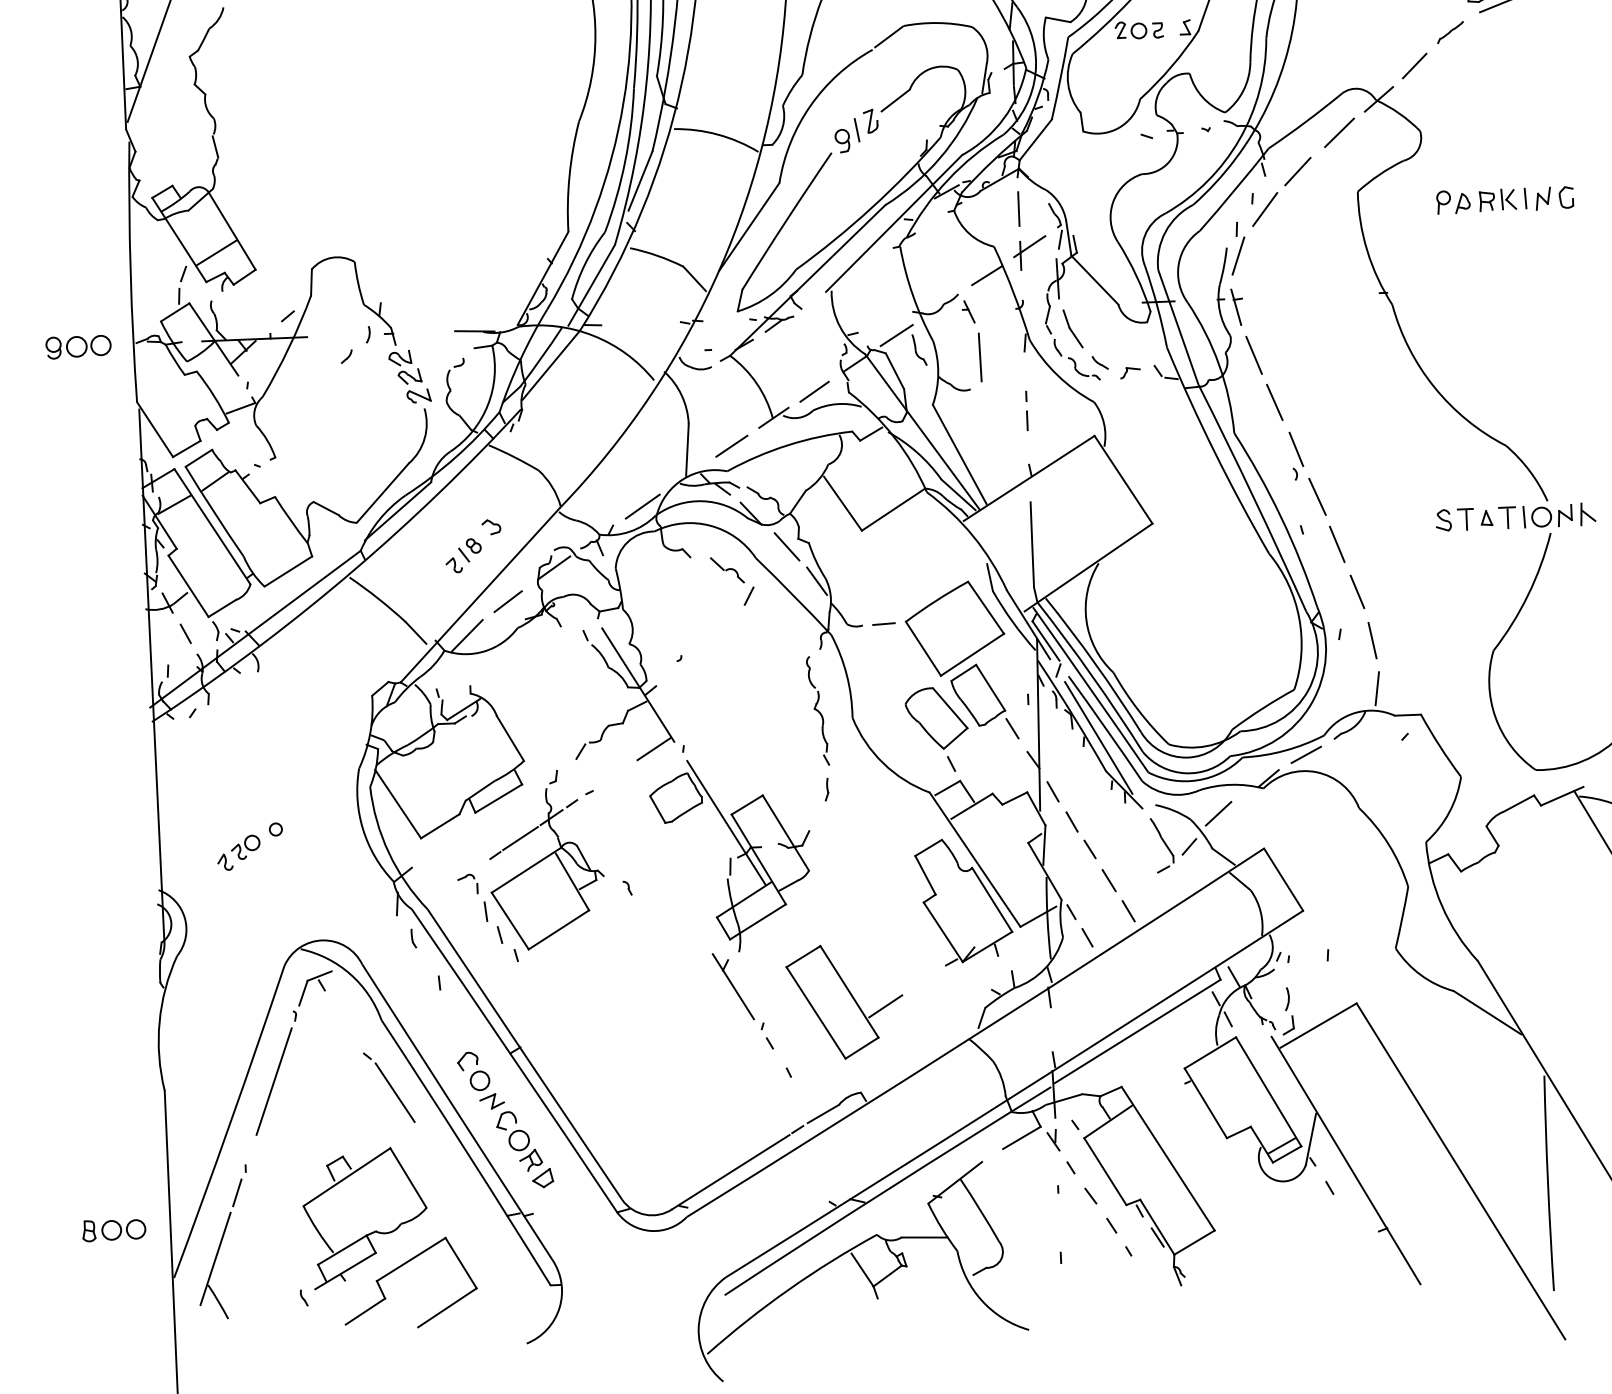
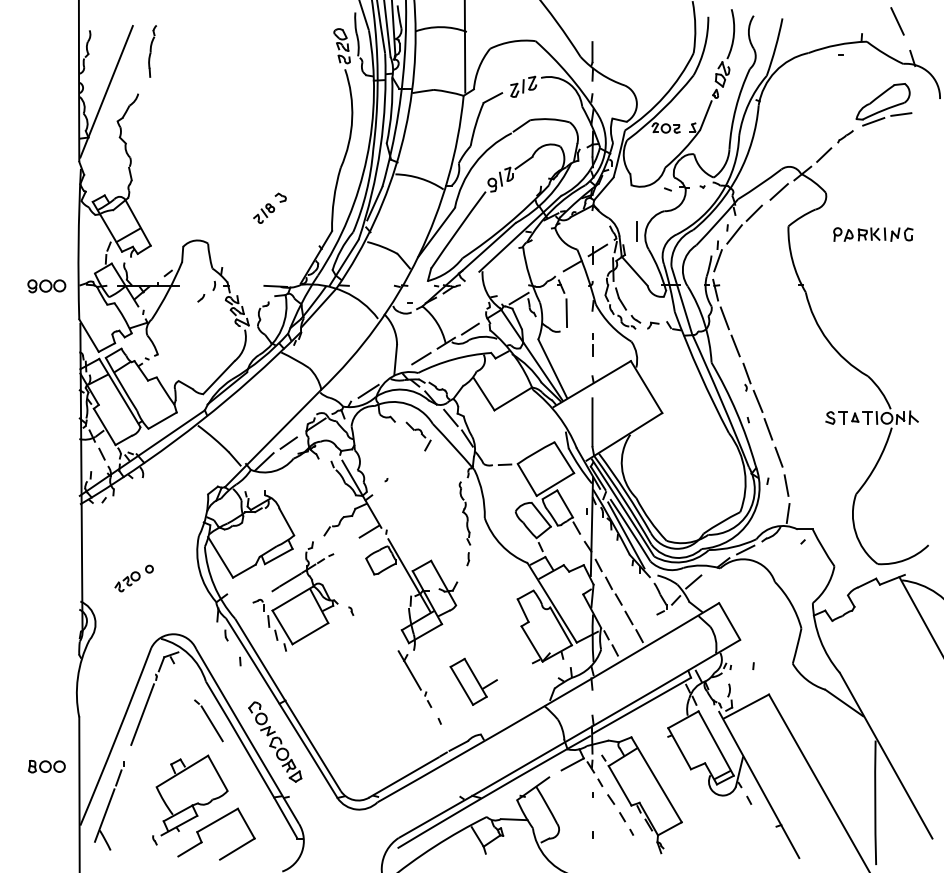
line: (1018, 209) -> (636, 231), moved
part: (472, 544) -> (269, 207), moved
part: (844, 1001) -> (473, 681), size x0.7
part: (113, 1230) -> (46, 766), moved

